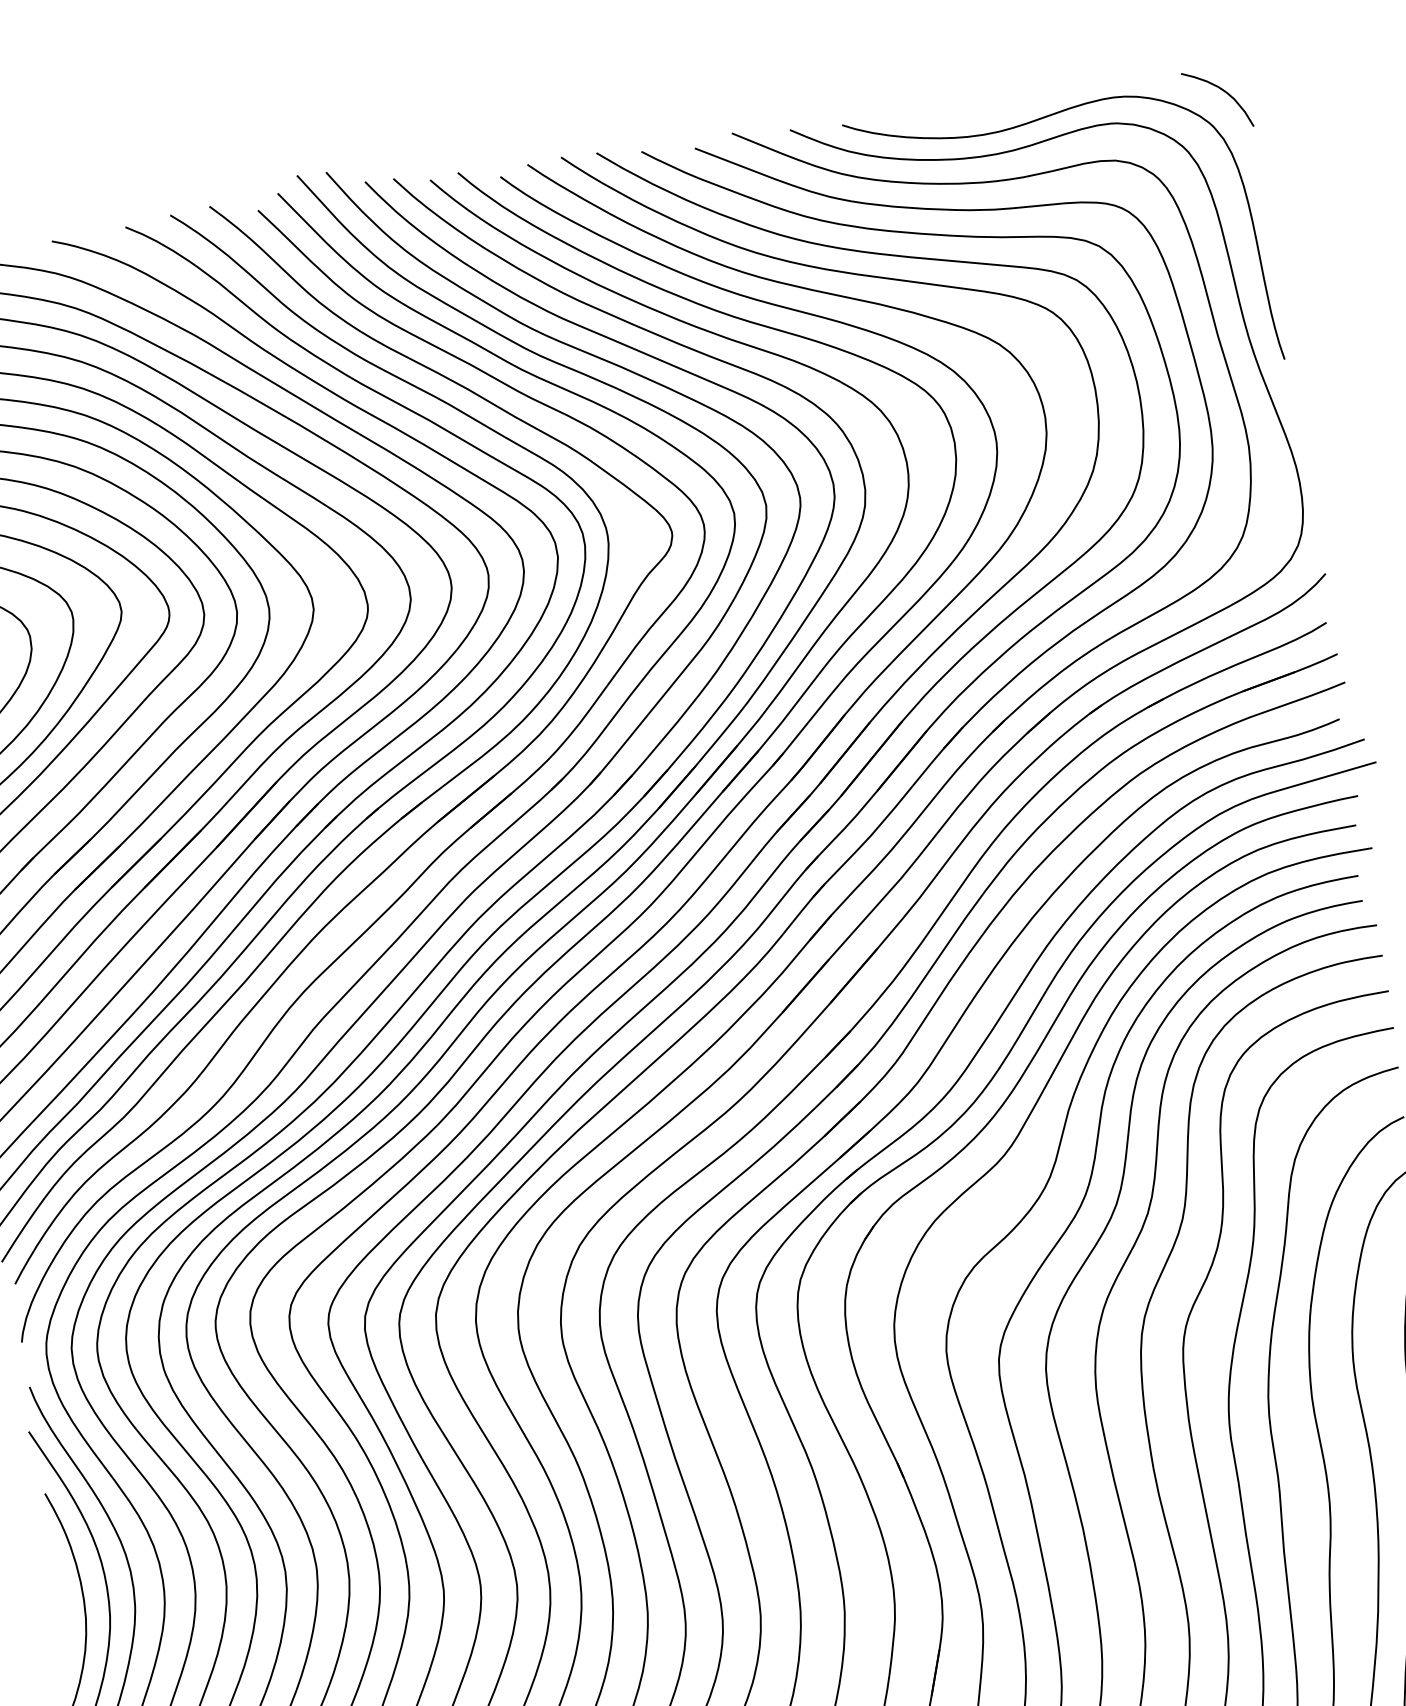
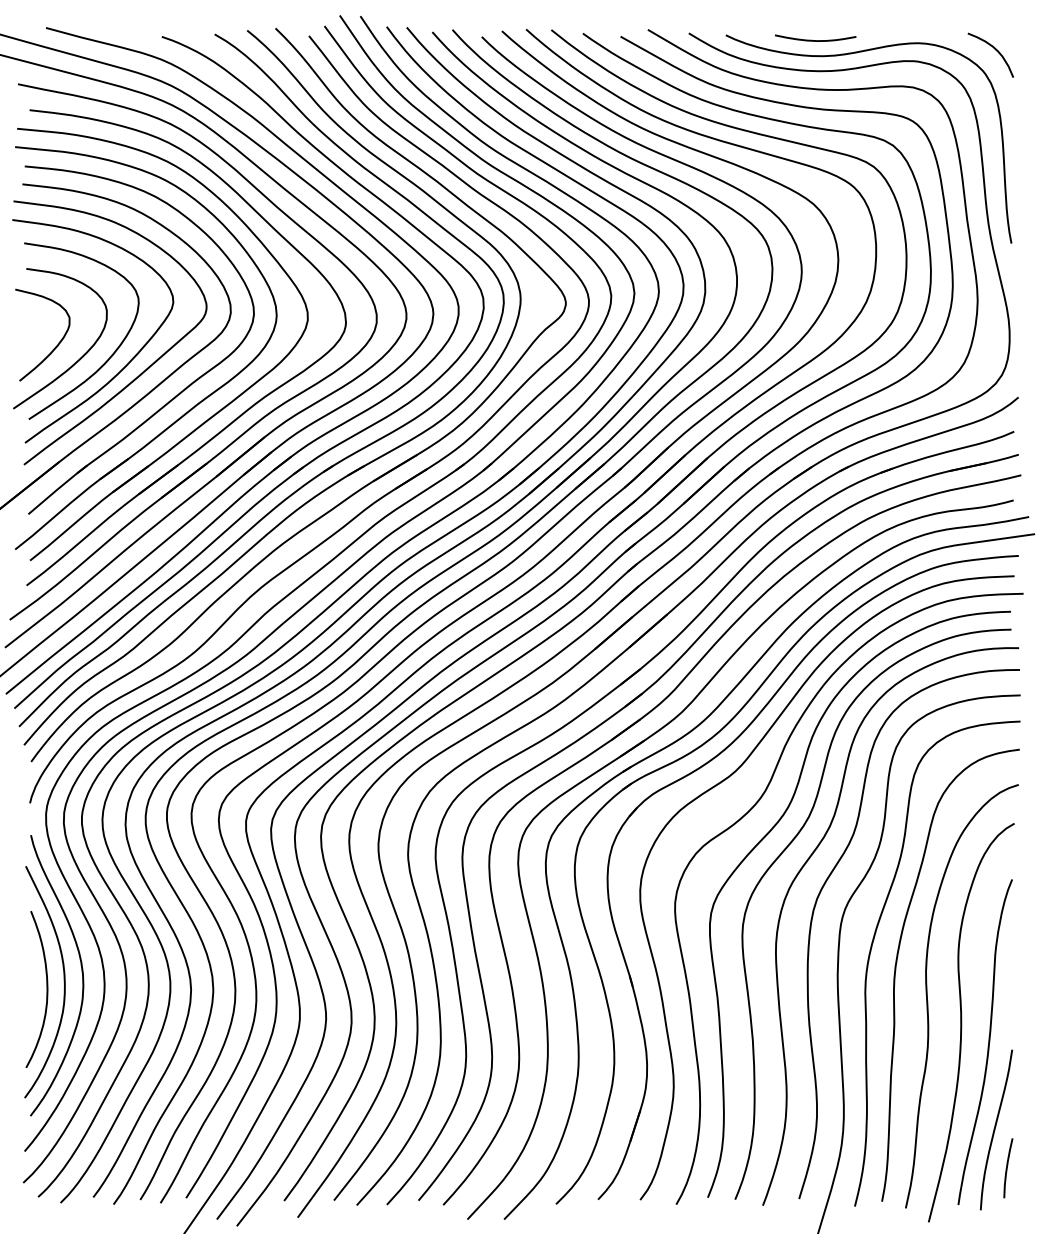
curve: (968, 114) -> (815, 40), added

